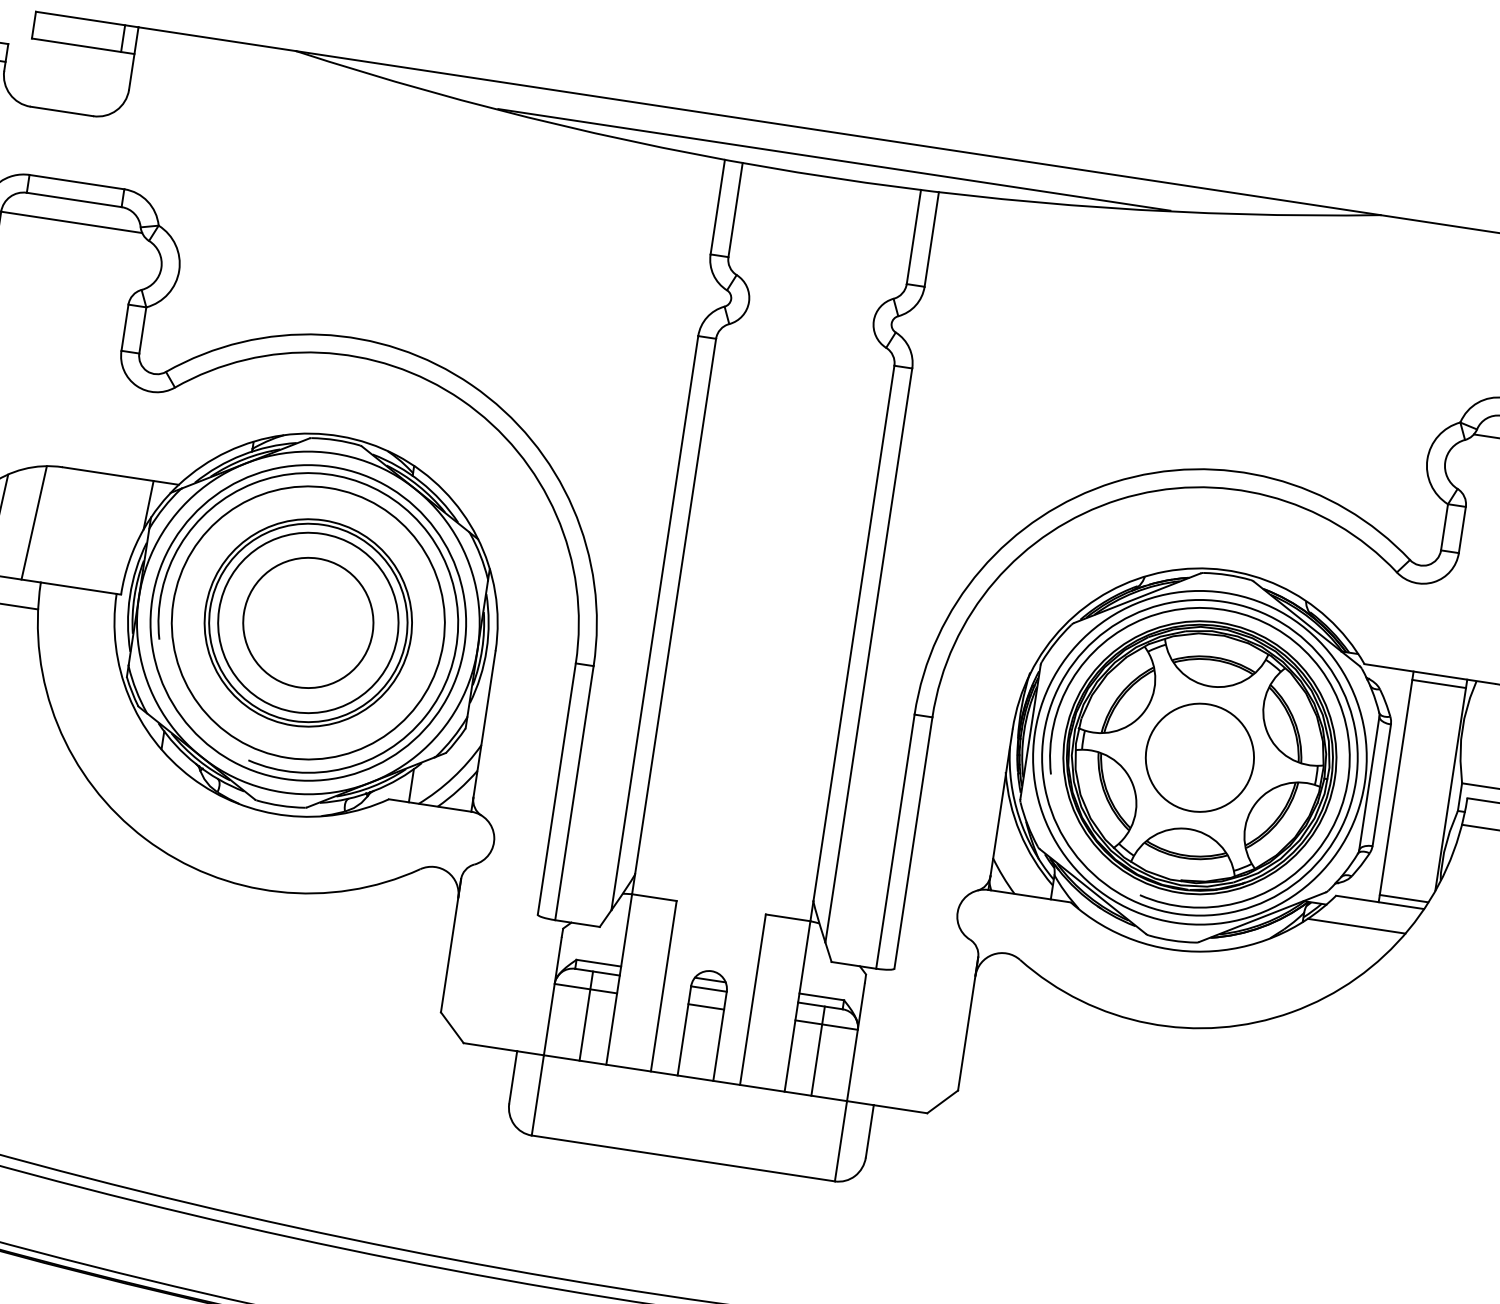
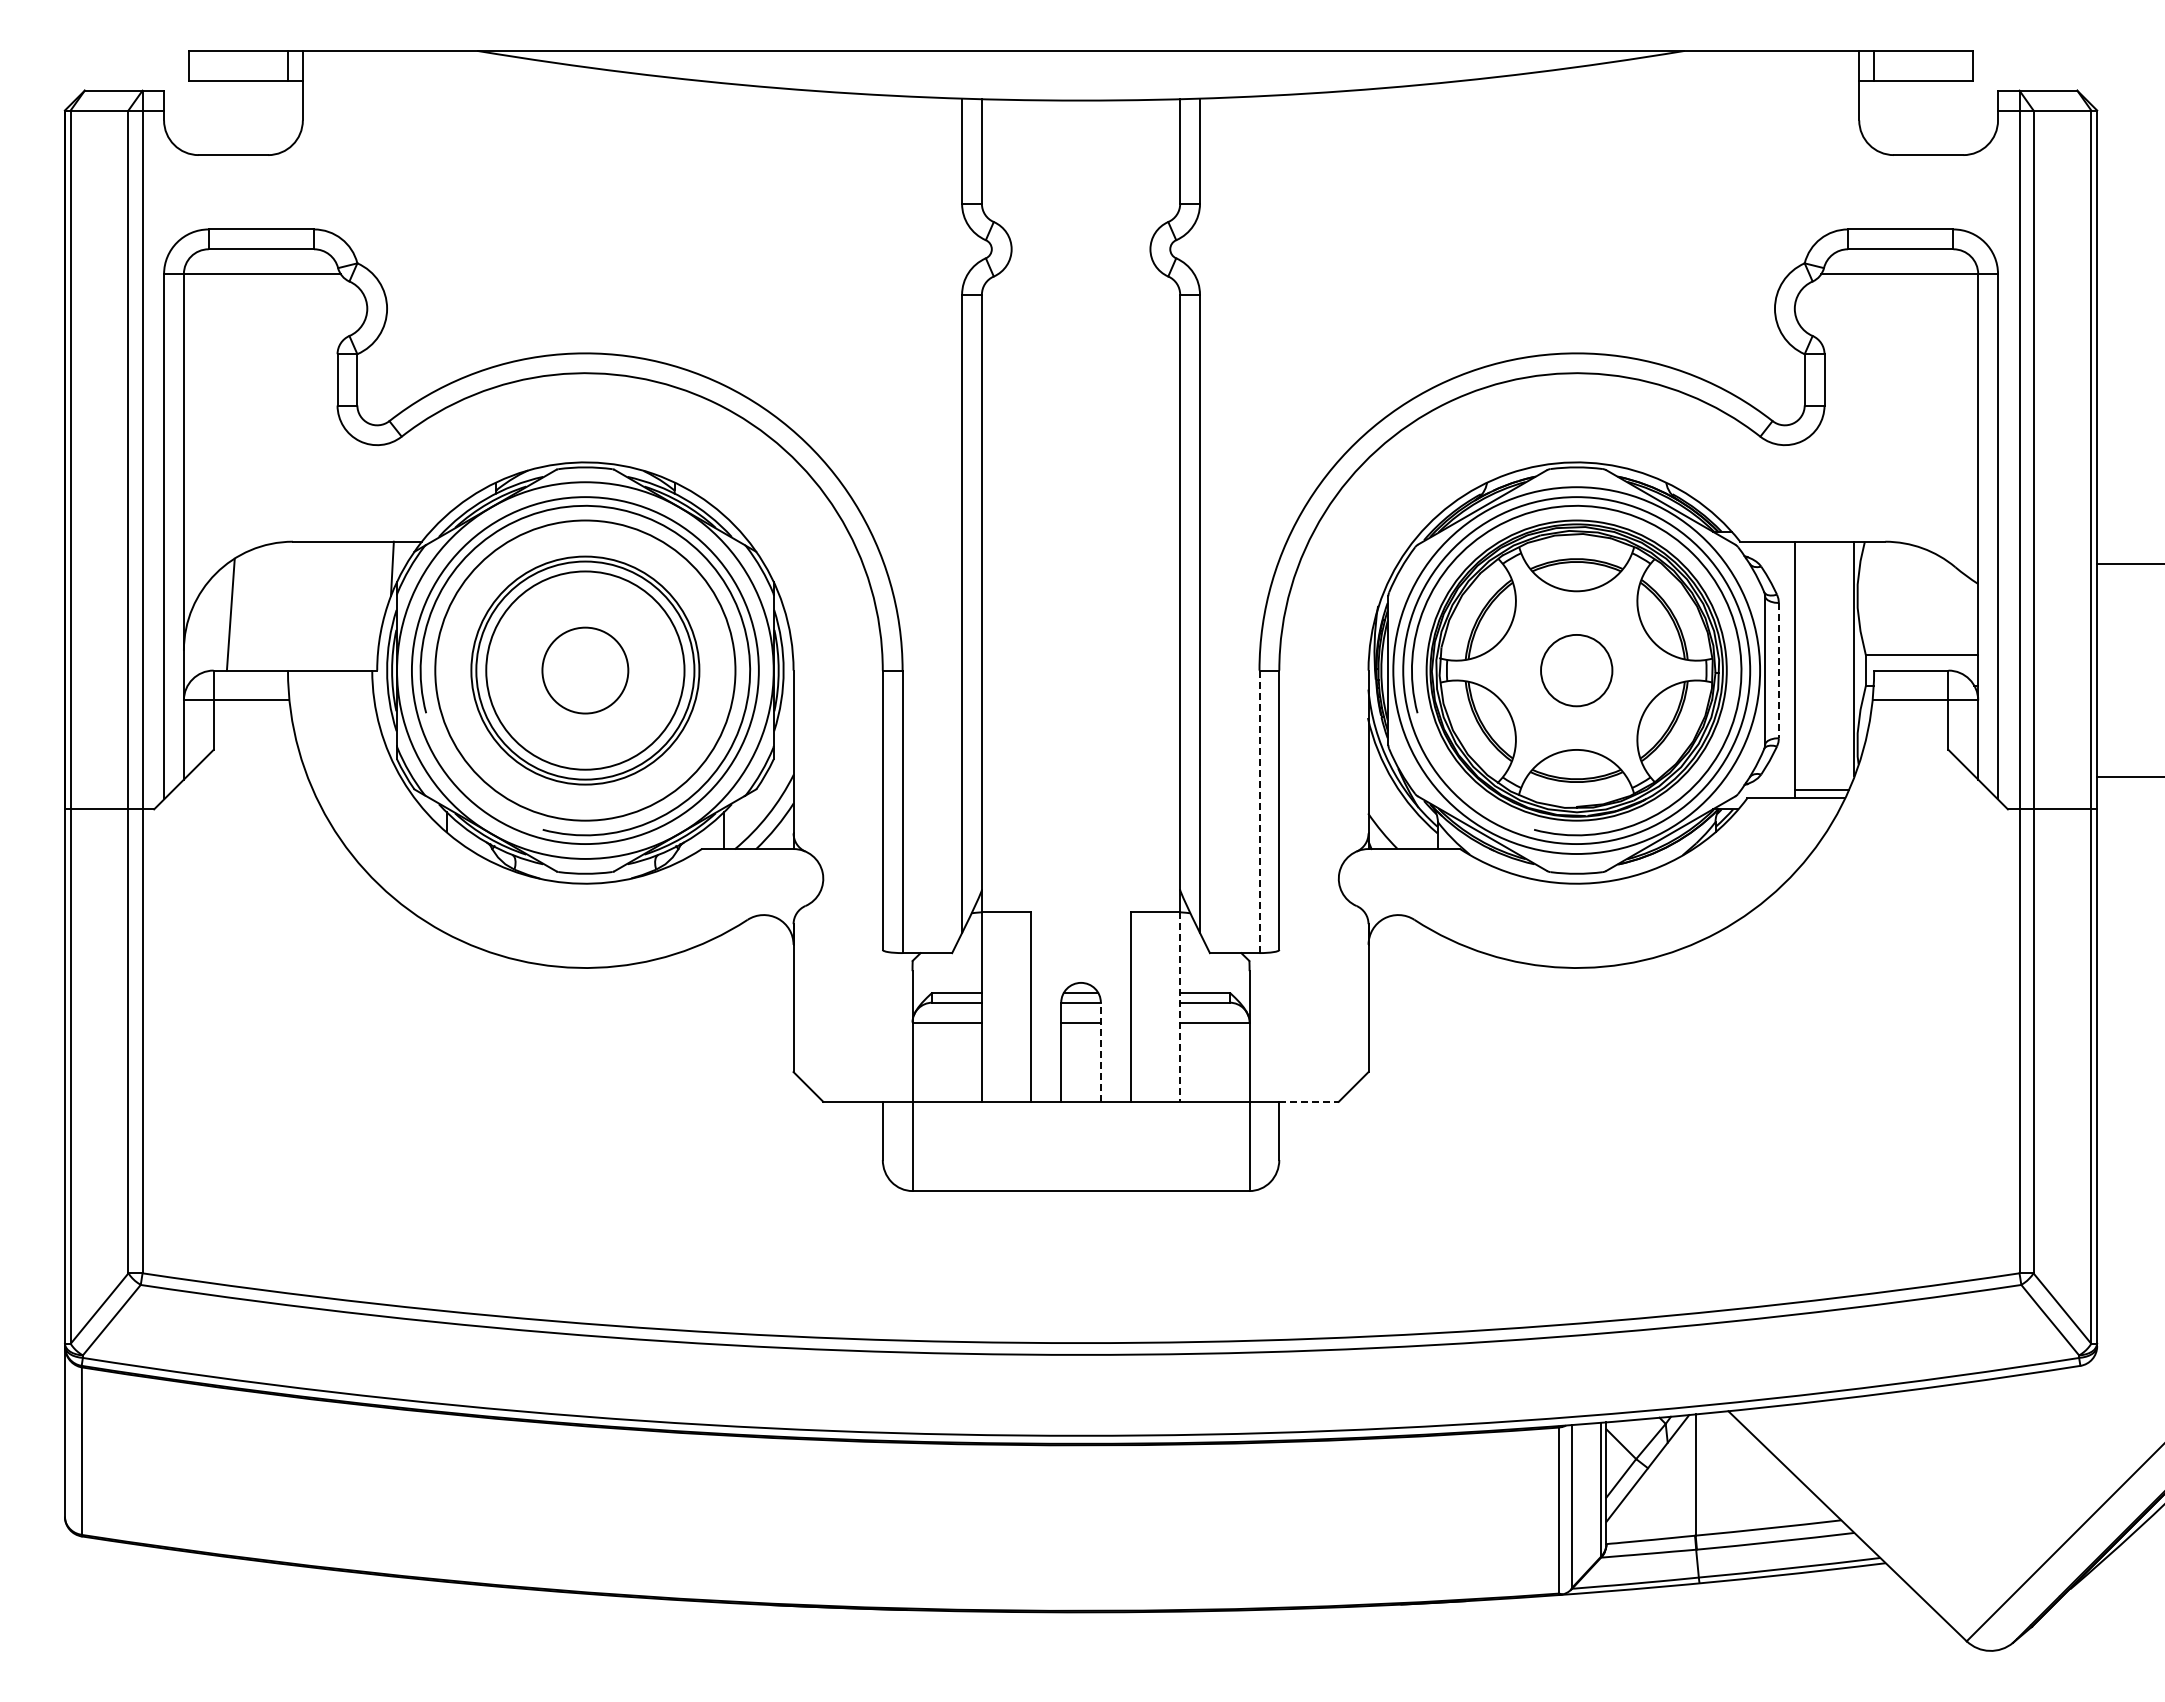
line: (833, 159) -> (1080, 80), removed
line: (33, 522) -> (270, 606), removed
circle: (307, 622) -> (584, 670), size x0.6
line: (1438, 684) -> (1824, 551), removed
circle: (1199, 757) -> (1576, 670), size x0.6
line: (1381, 785) -> (1778, 670), solid -> dashed
line: (895, 841) -> (1259, 811), solid -> dashed
line: (1356, 925) -> (1774, 827), removed
line: (797, 1006) -> (1180, 1007), solid -> dashed
line: (586, 1015) -> (952, 1051), removed
line: (719, 1036) -> (1100, 1052), solid -> dashed
line: (817, 1050) -> (1209, 1051), removed
line: (900, 1108) -> (1309, 1101), solid -> dashed

